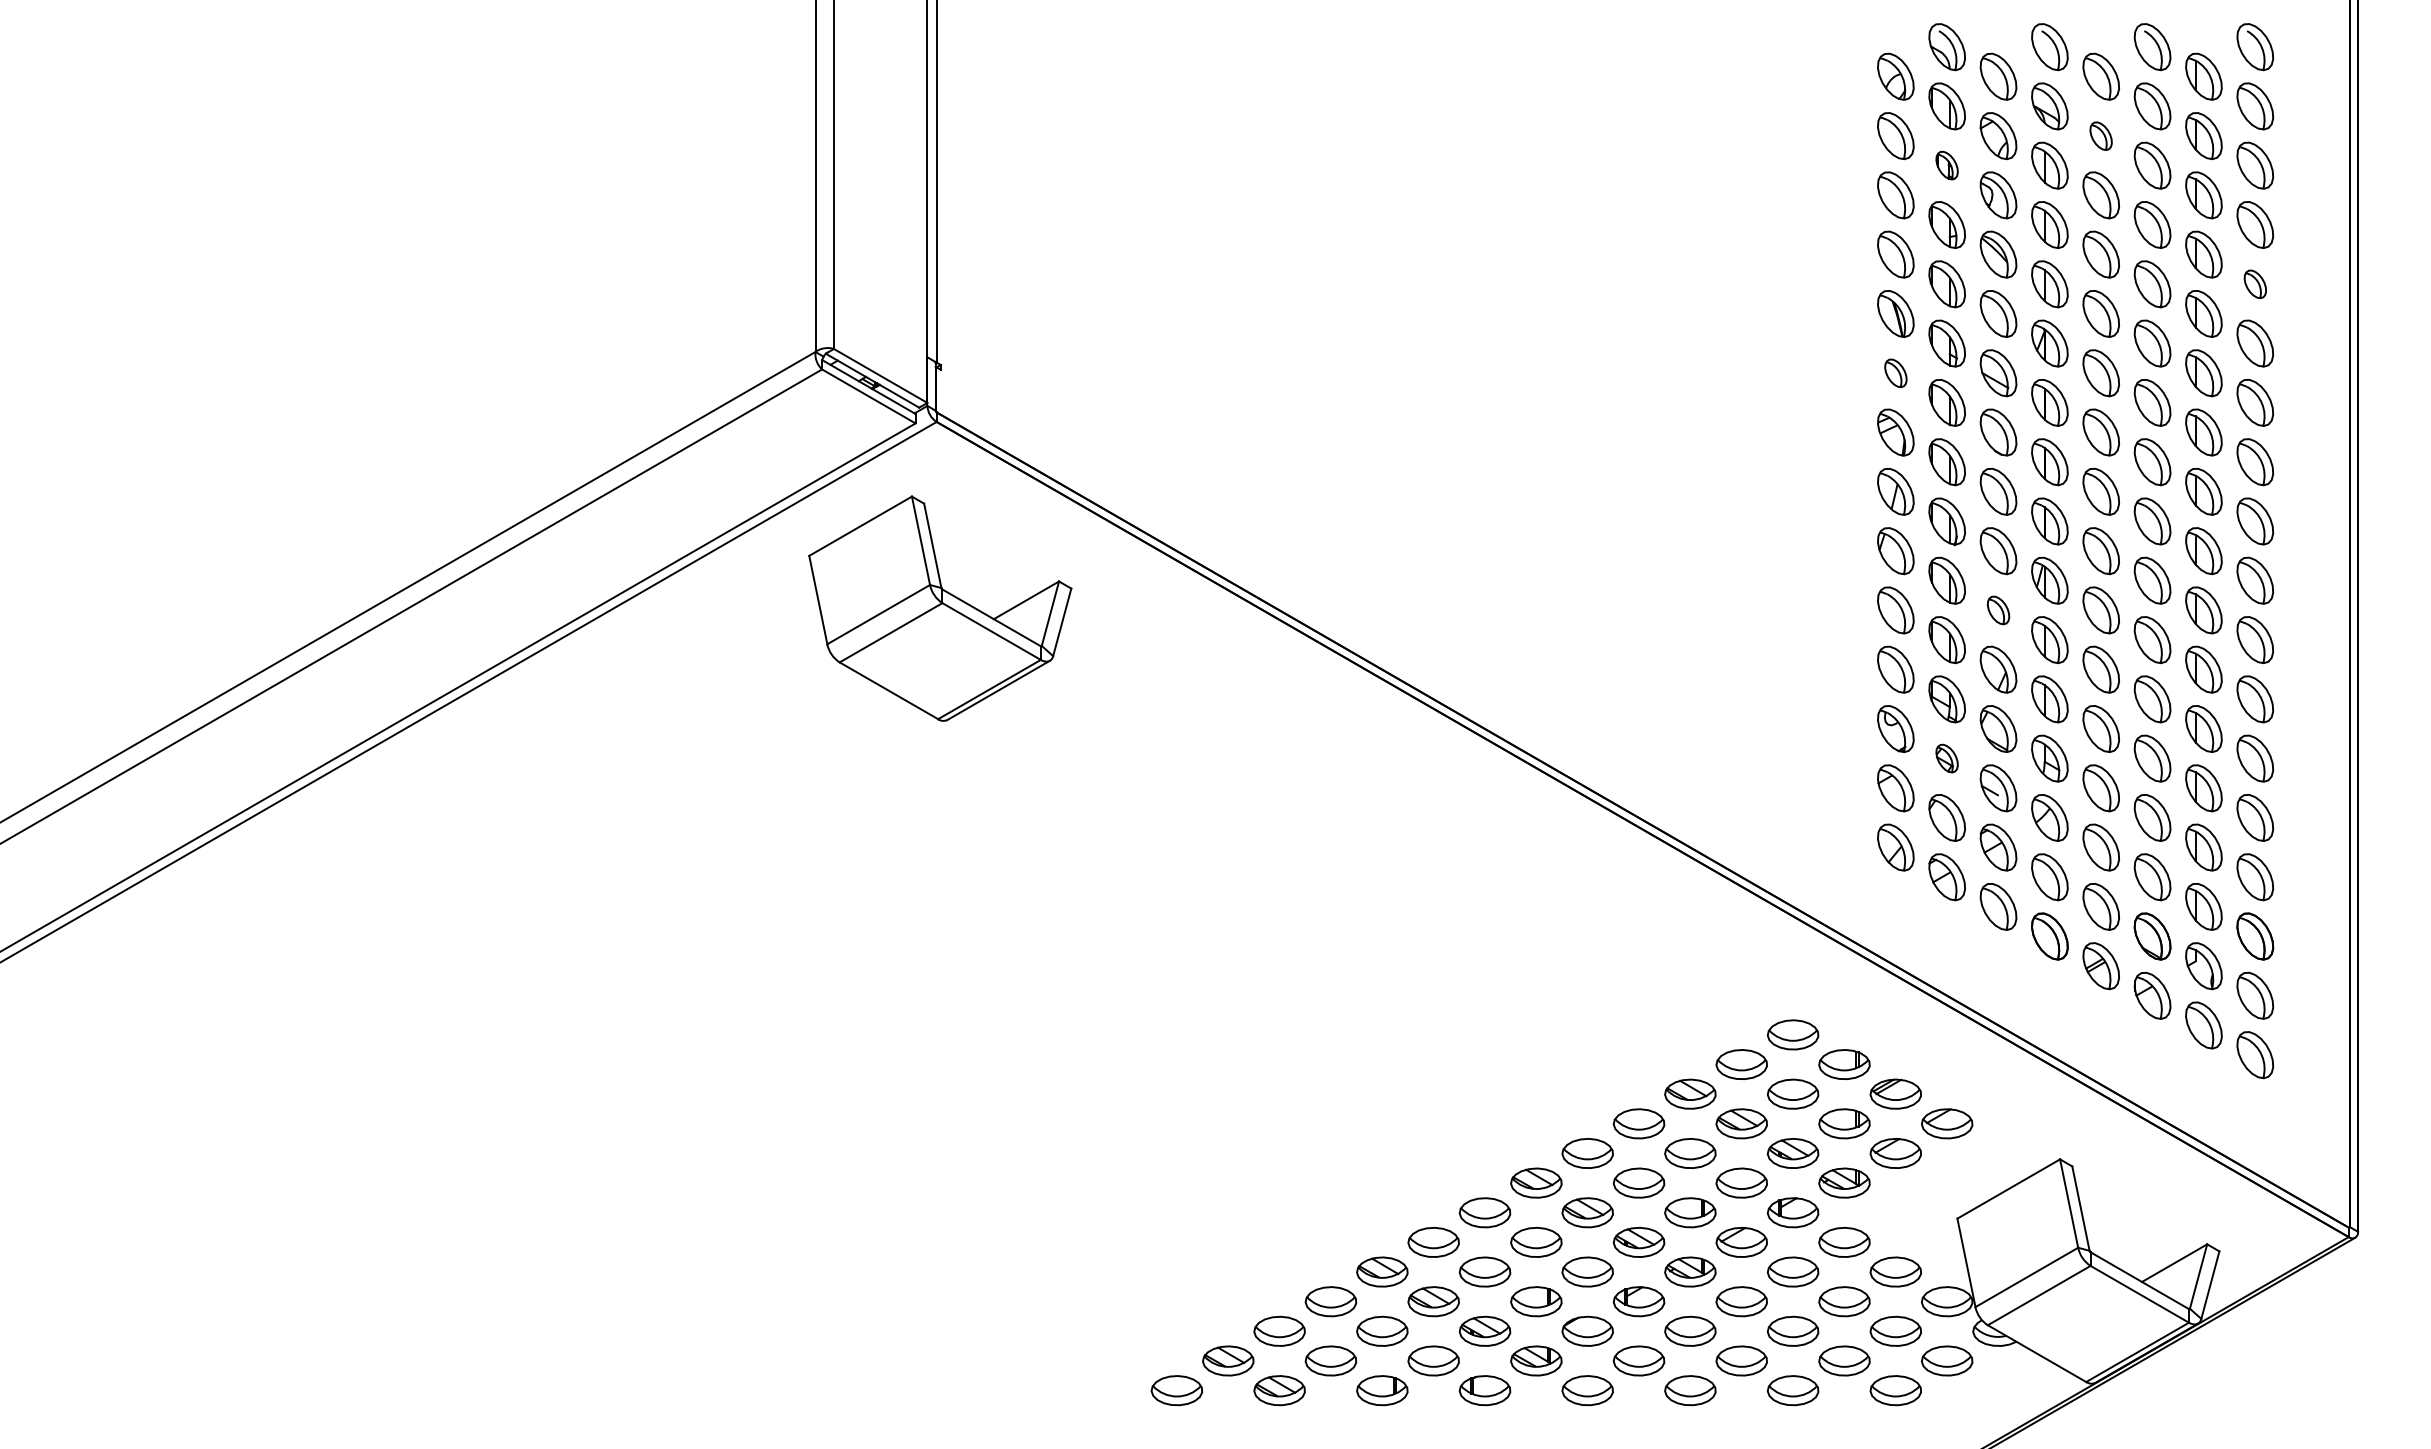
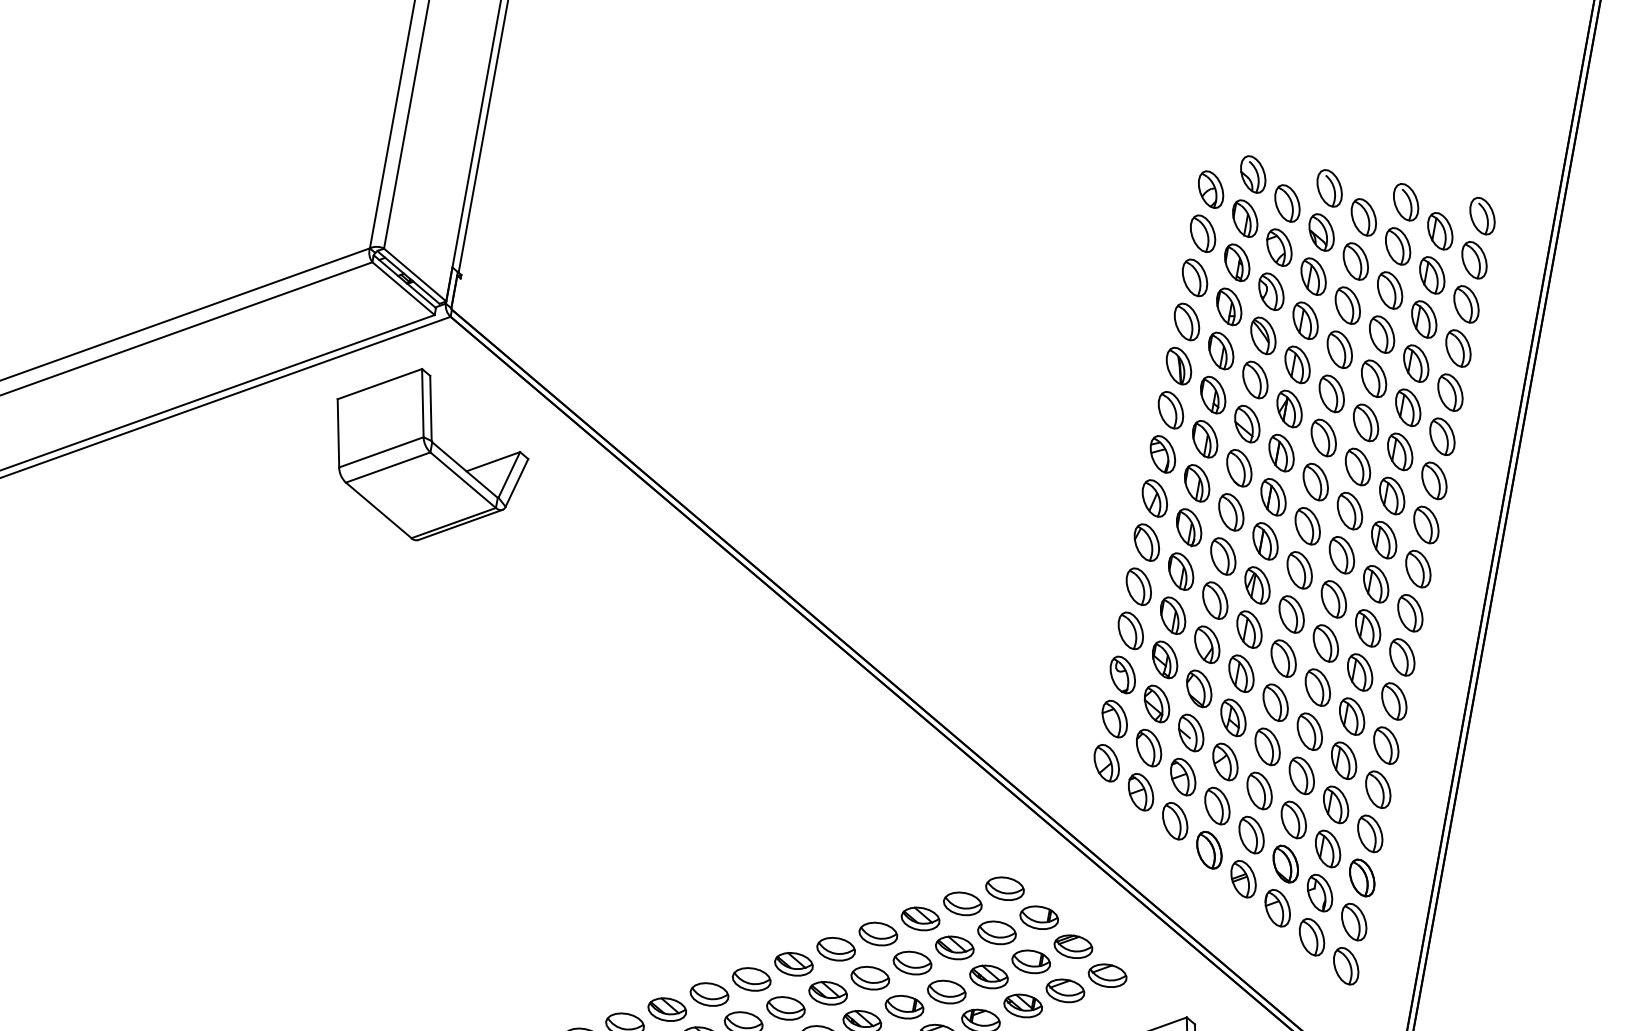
part: (2100, 136) -> (1355, 261), size x1.67
part: (1946, 165) -> (1236, 262), size x1.67
part: (2255, 284) -> (1450, 392), size x1.67
part: (1895, 373) -> (1170, 410), size x1.67
part: (1998, 610) -> (1215, 600), size x1.67
part: (1946, 758) -> (1156, 703), size x1.67

